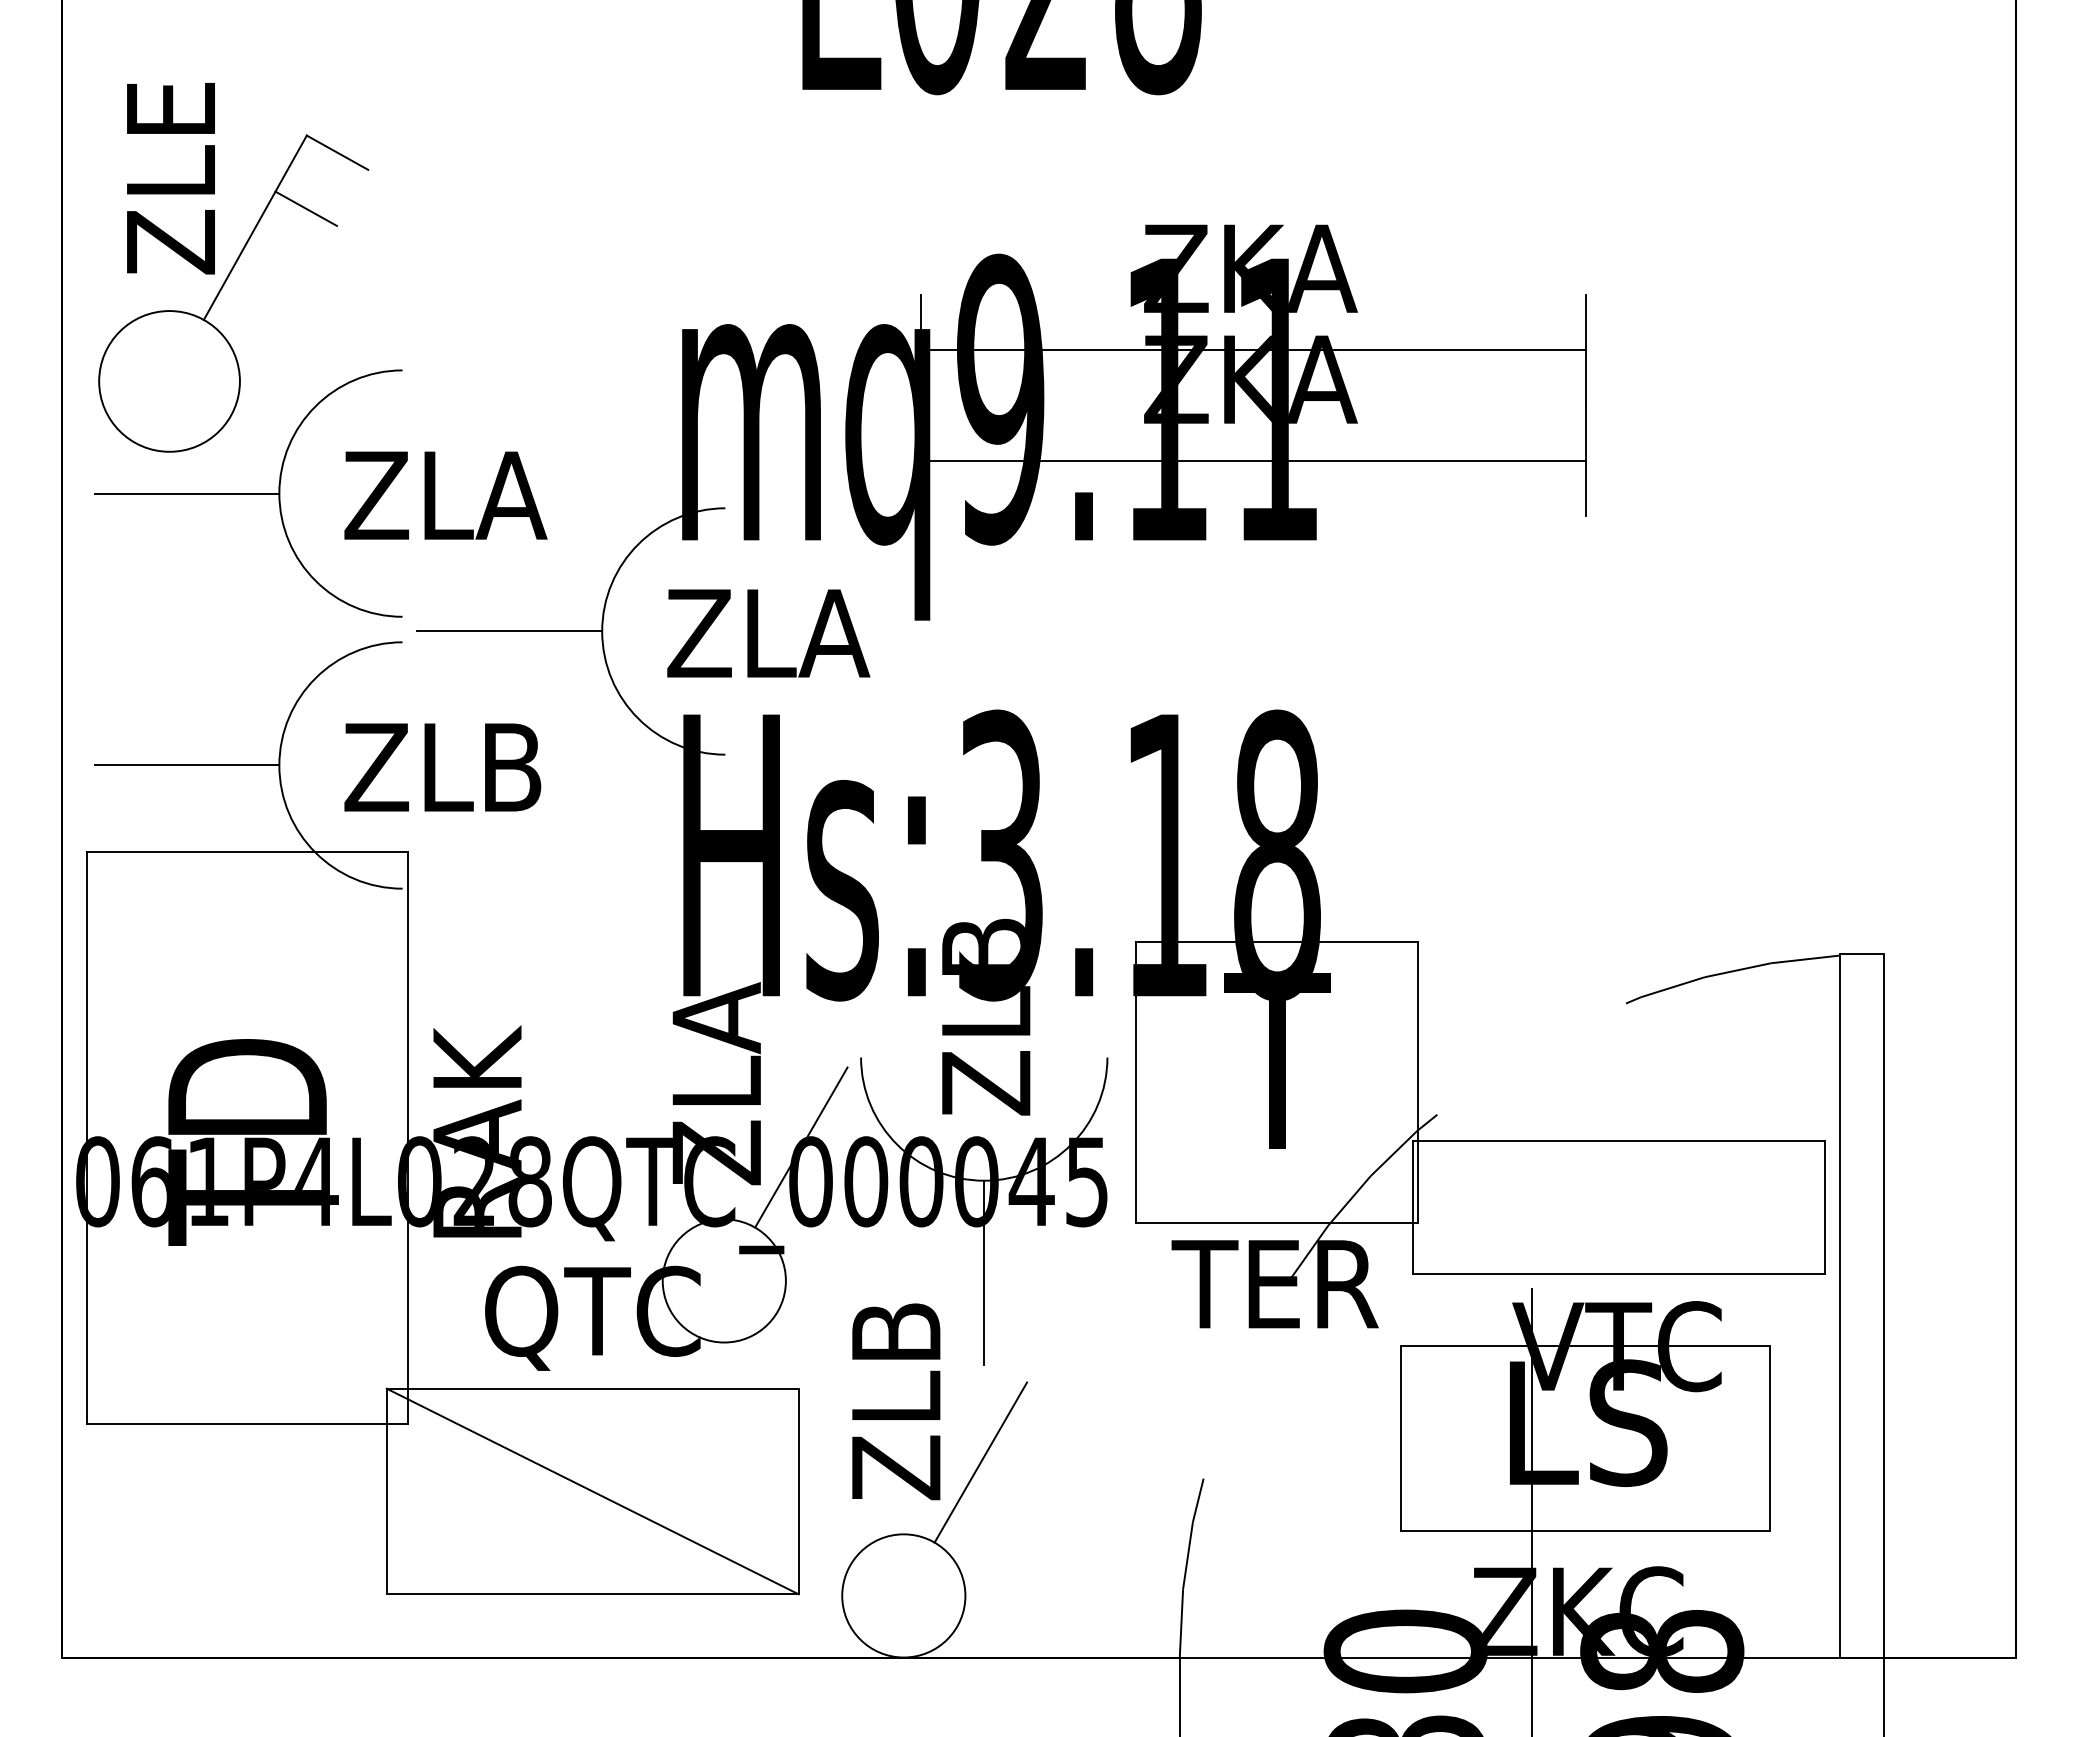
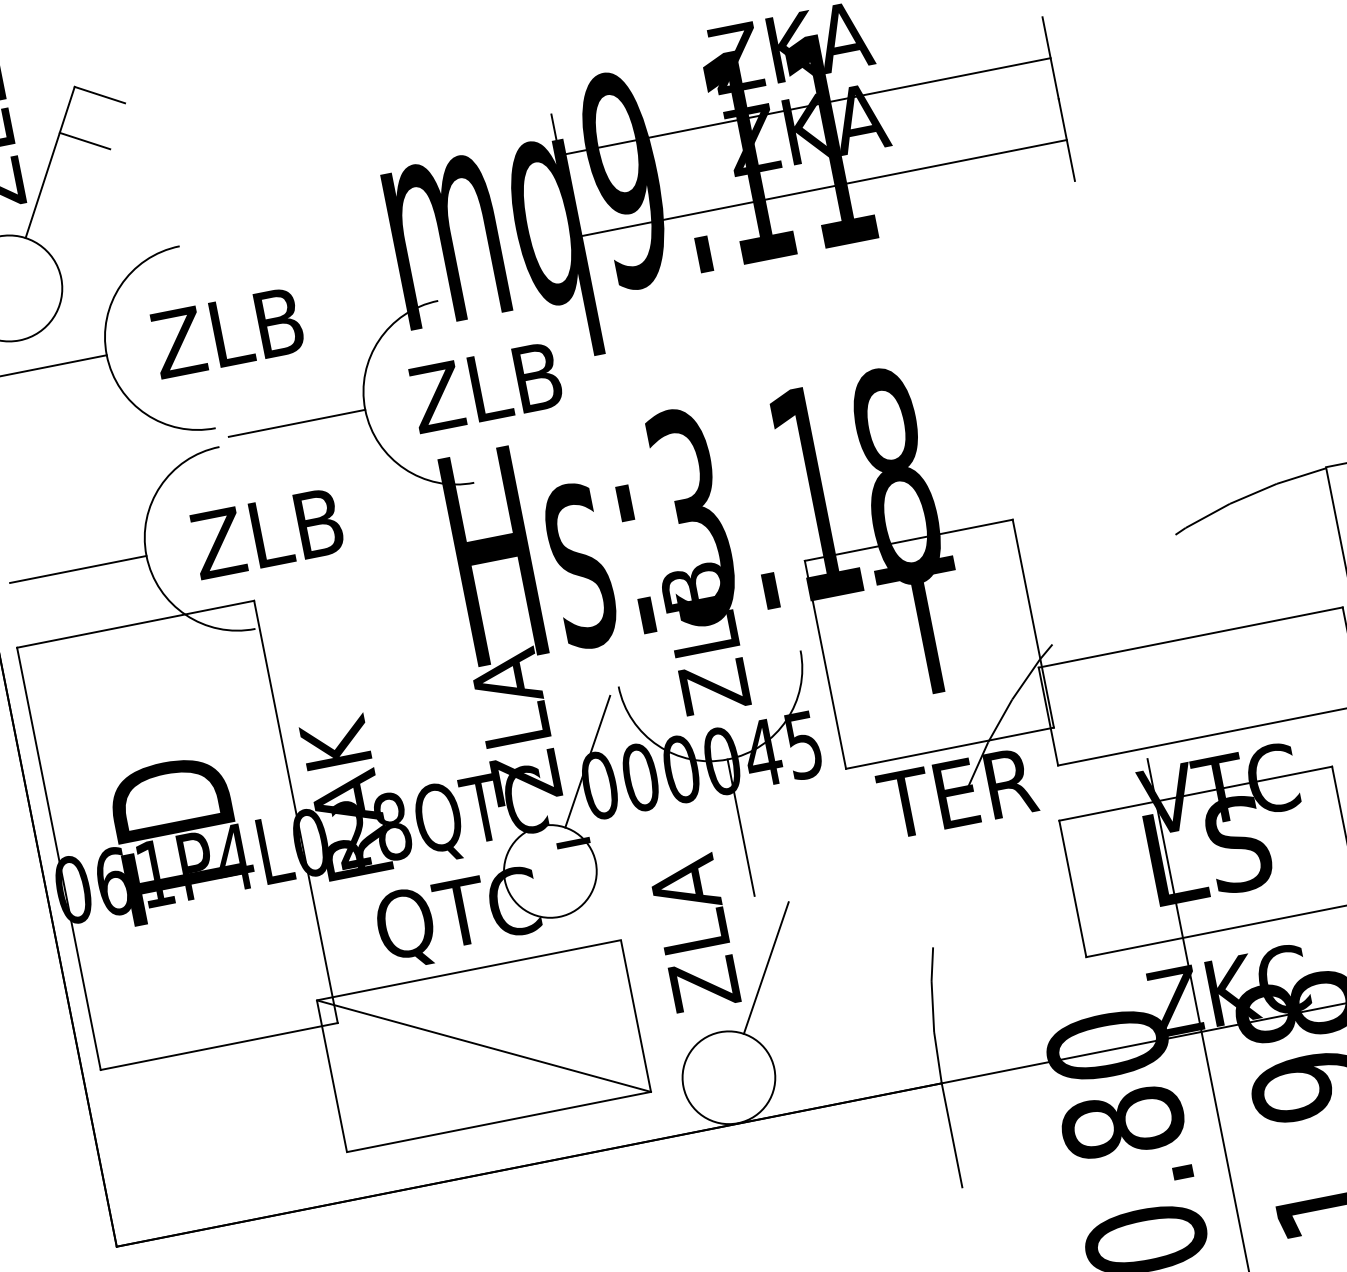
text: (511, 495) -> (278, 322), ZLA -> ZLB
text: (834, 633) -> (537, 377), ZLA -> ZLB
text: (896, 1333) -> (685, 885), ZLB -> ZLA

